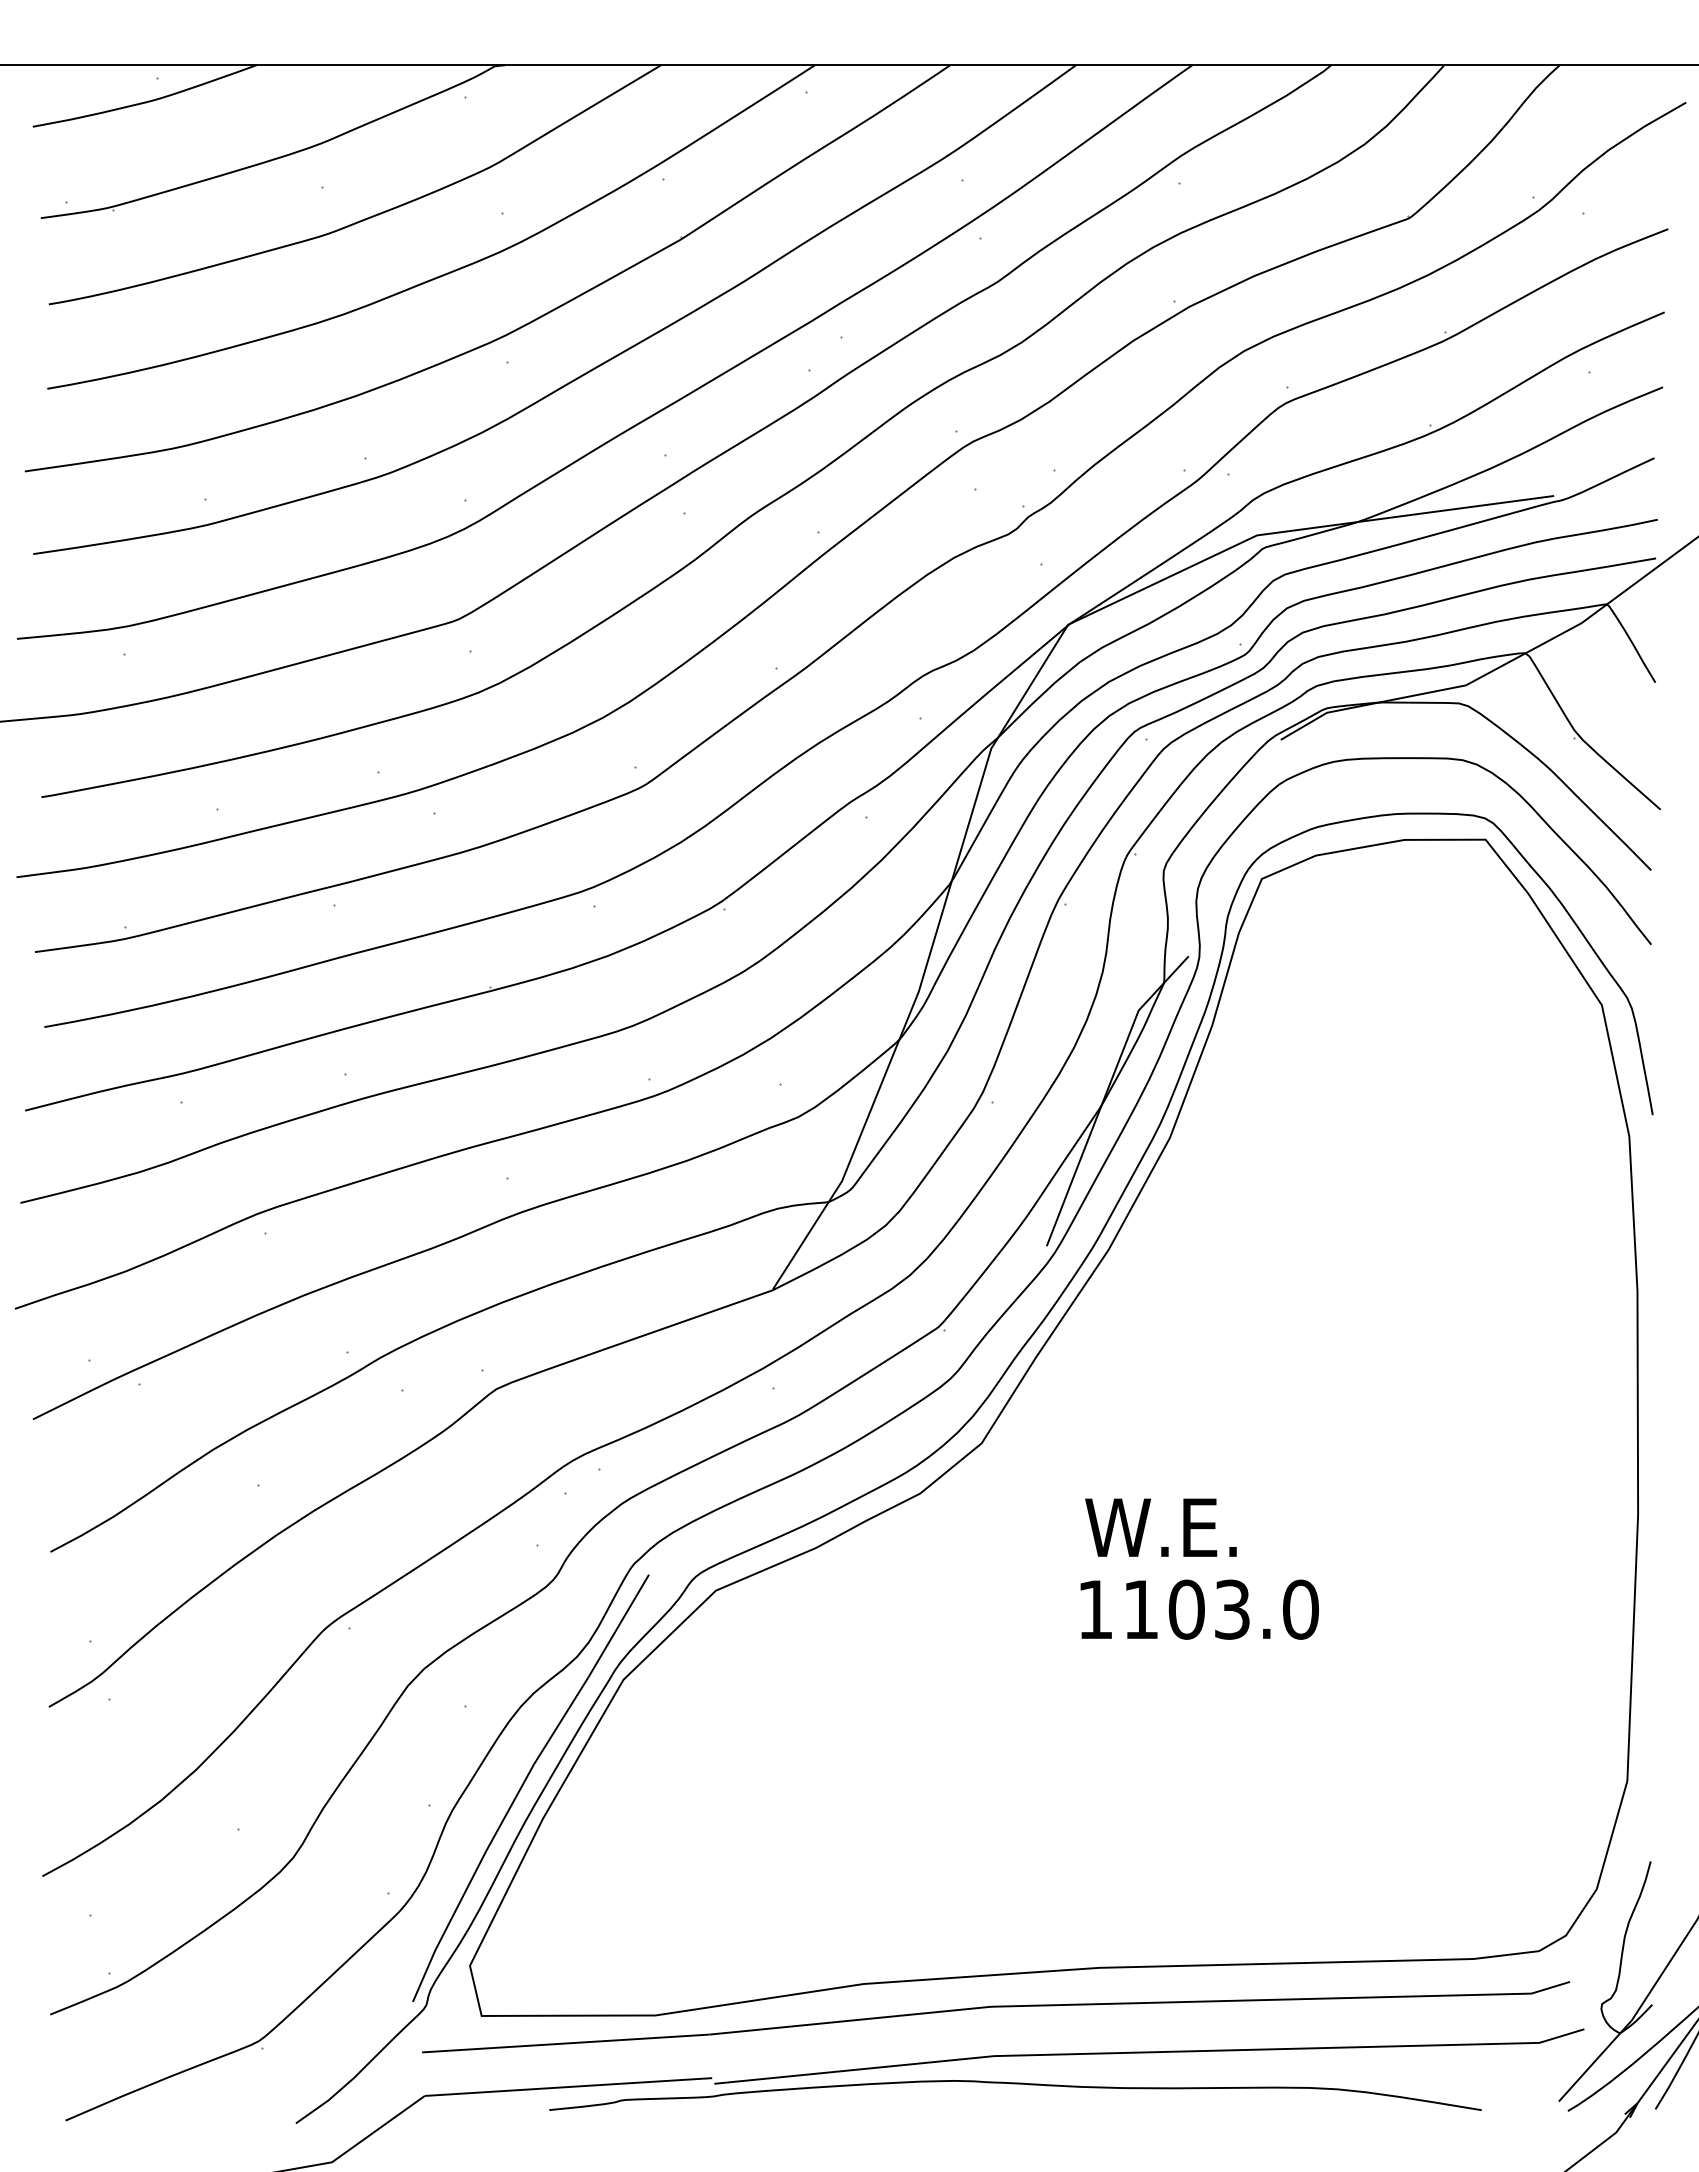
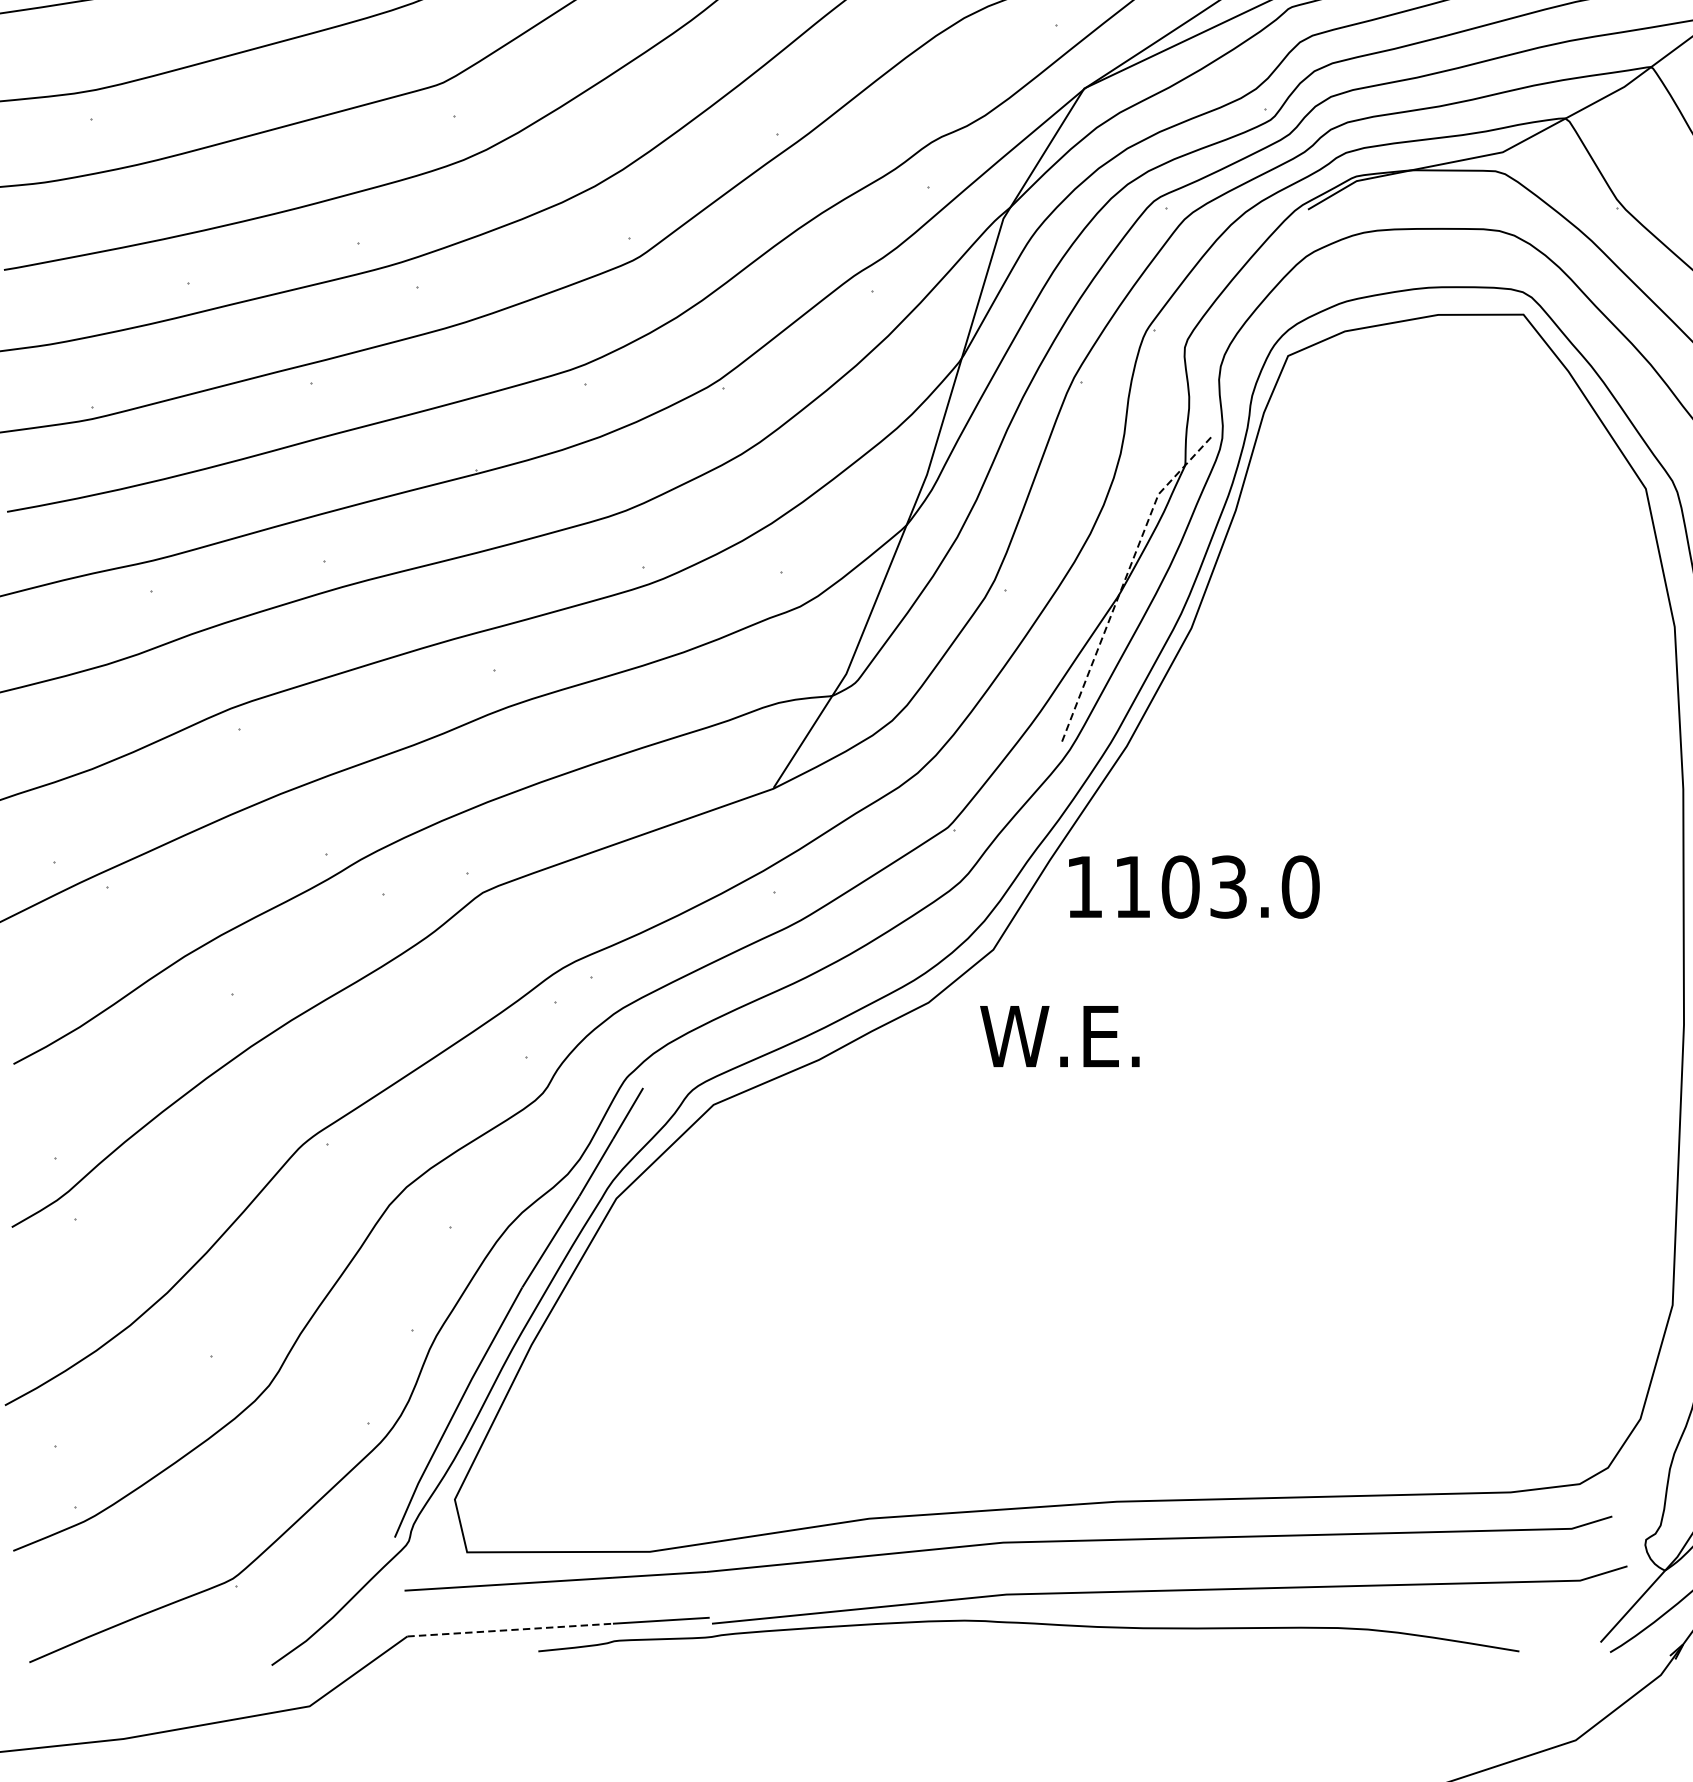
line: (1106, 1094) -> (1124, 582), solid -> dashed
text: (1160, 1527) -> (1059, 1036), moved
text: (1199, 1609) -> (1194, 886), moved
line: (522, 2089) -> (510, 1629), solid -> dashed

